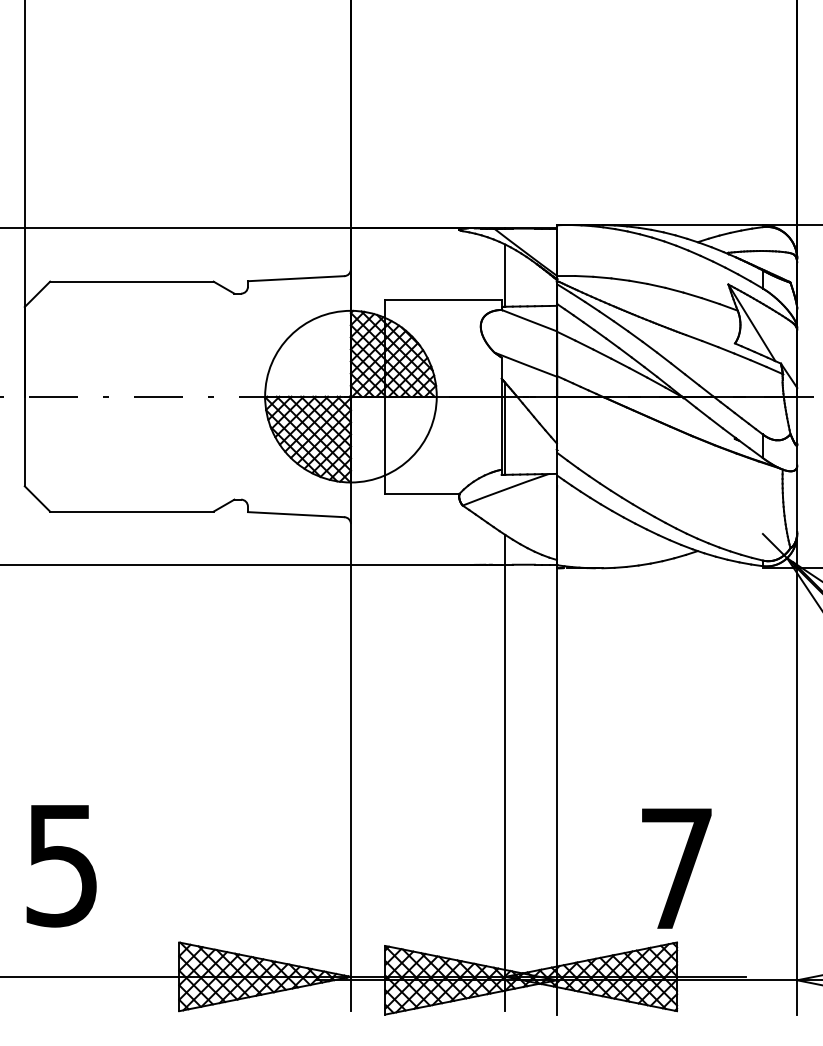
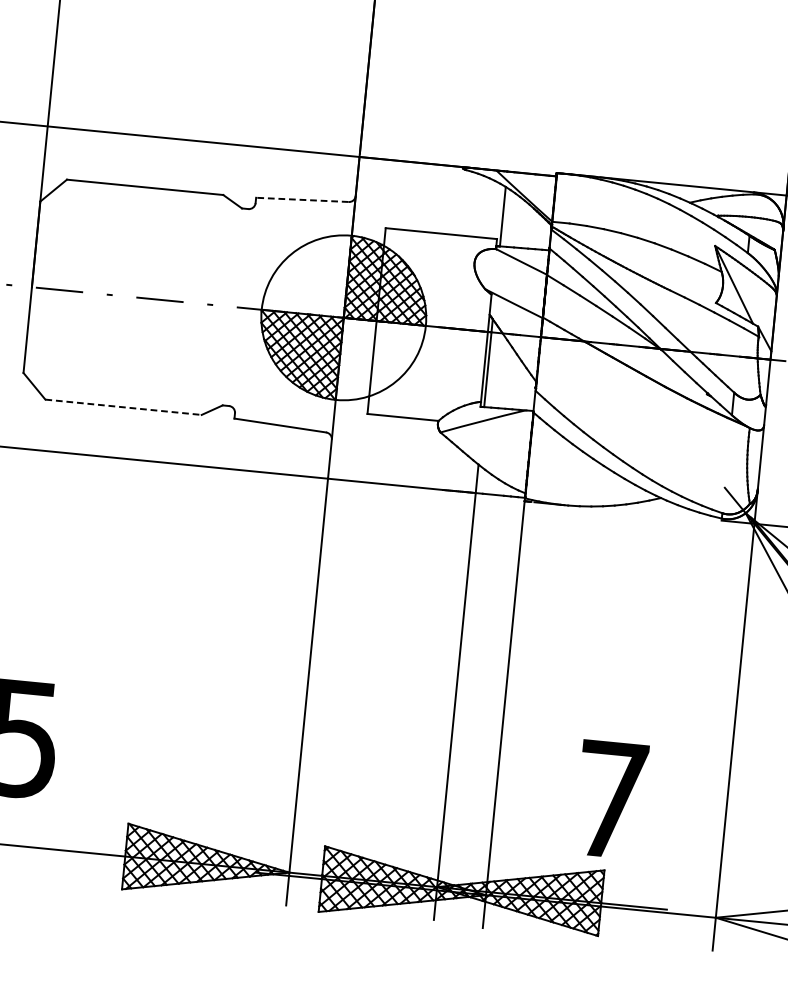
line: (295, 278) -> (301, 199), solid -> dashed
line: (131, 511) -> (123, 407), solid -> dashed

